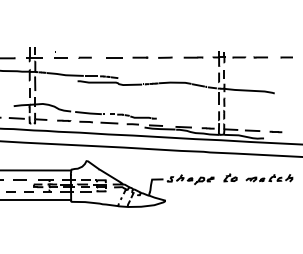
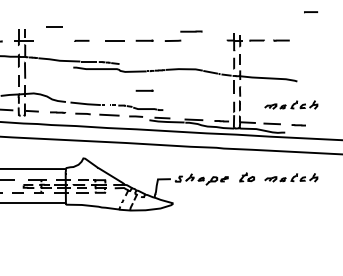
part: (60, 54) -> (53, 23), moved
line: (193, 57) -> (191, 31), moved
line: (286, 57) -> (310, 12), moved
line: (140, 101) -> (144, 90), added
part: (269, 114) -> (291, 105), added

